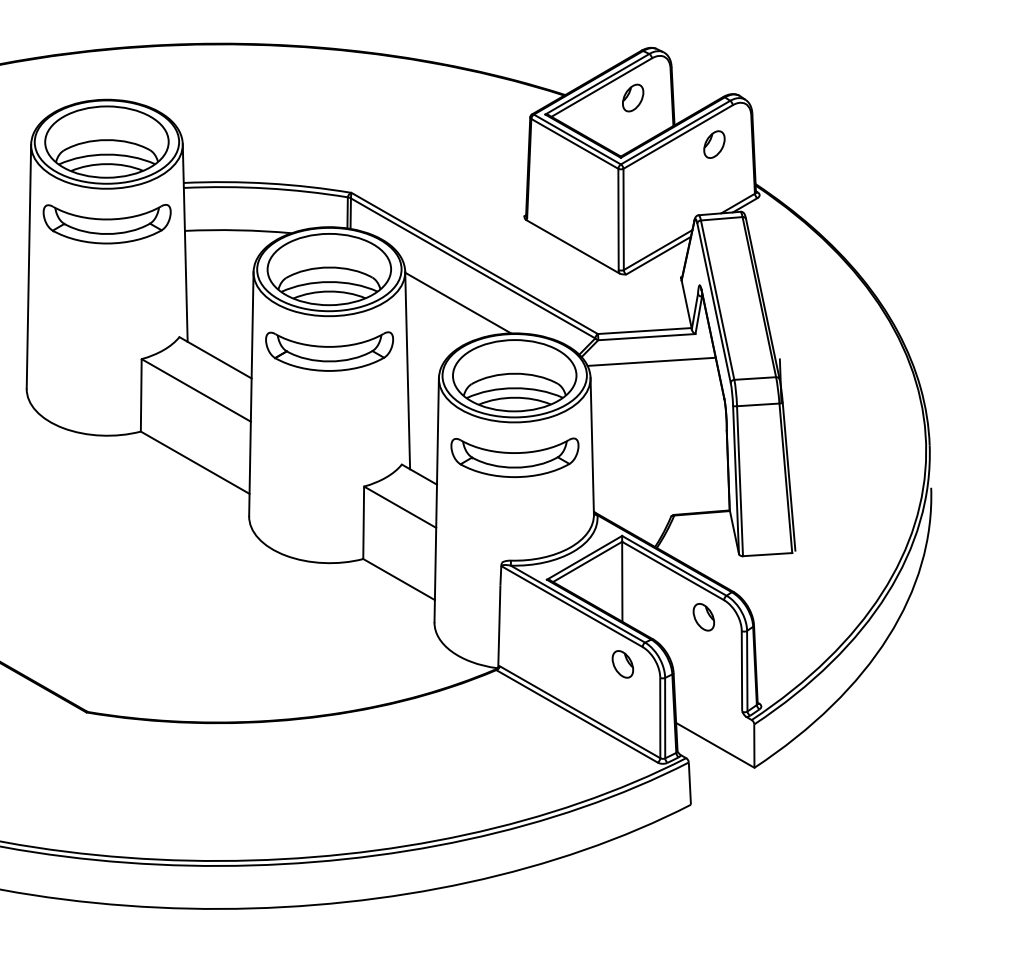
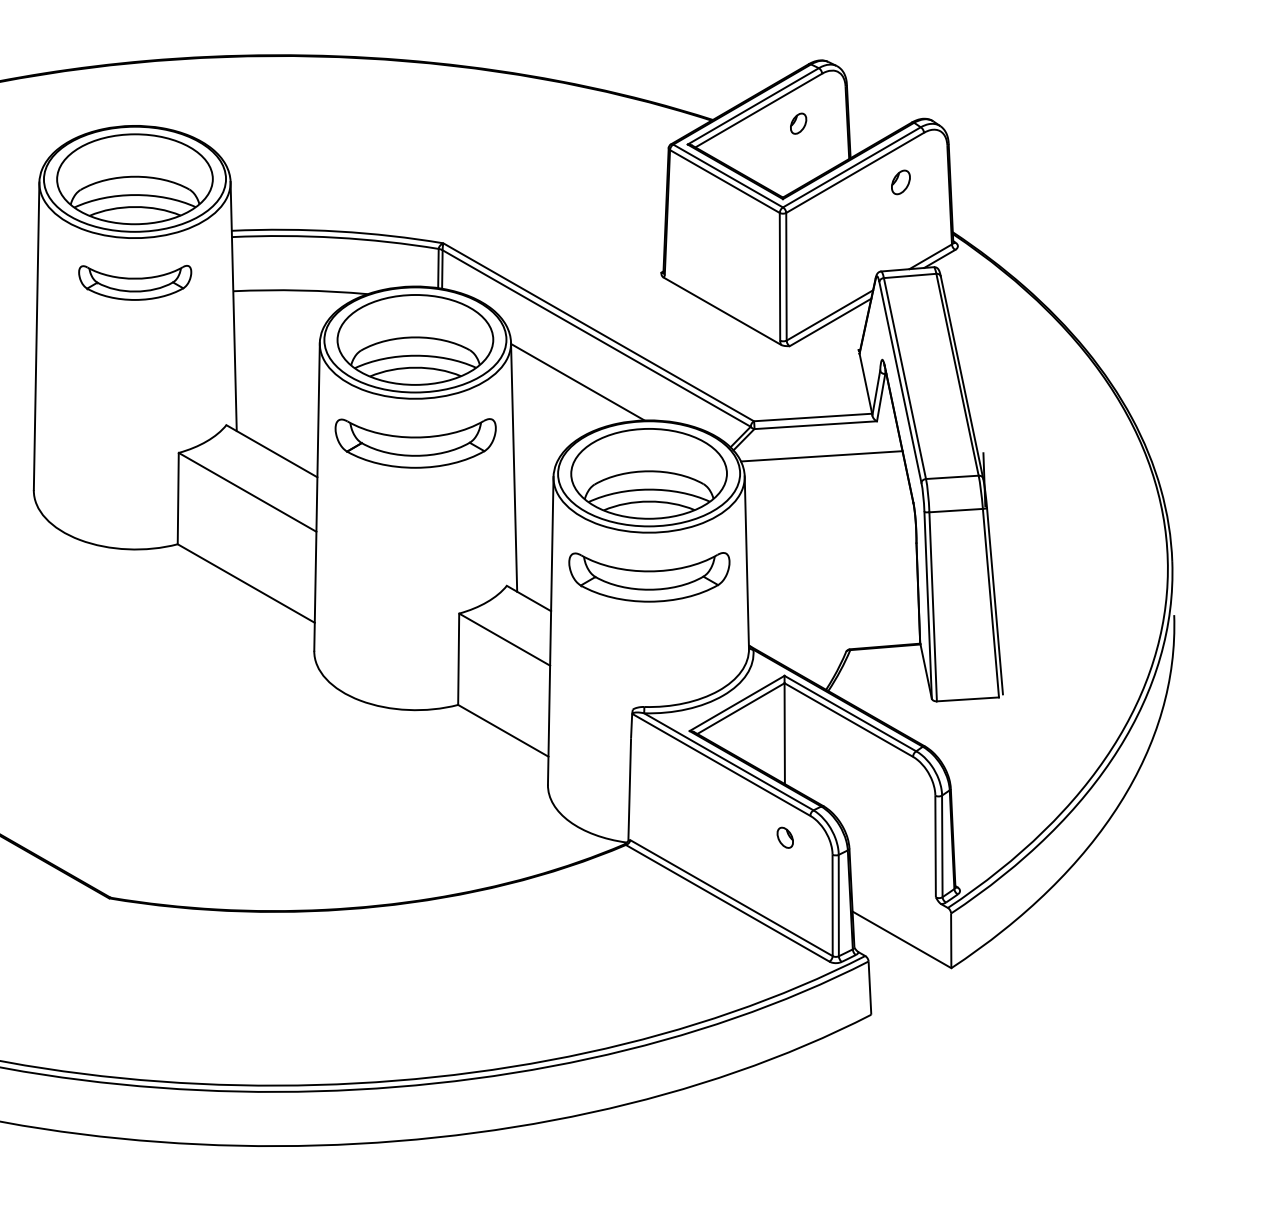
part: (633, 97) -> (798, 123), size x0.6
part: (714, 144) -> (900, 182), size x0.7
part: (106, 224) -> (134, 283), size x0.7
part: (703, 617) -> (887, 778), removed
part: (622, 664) -> (784, 837), size x0.6

